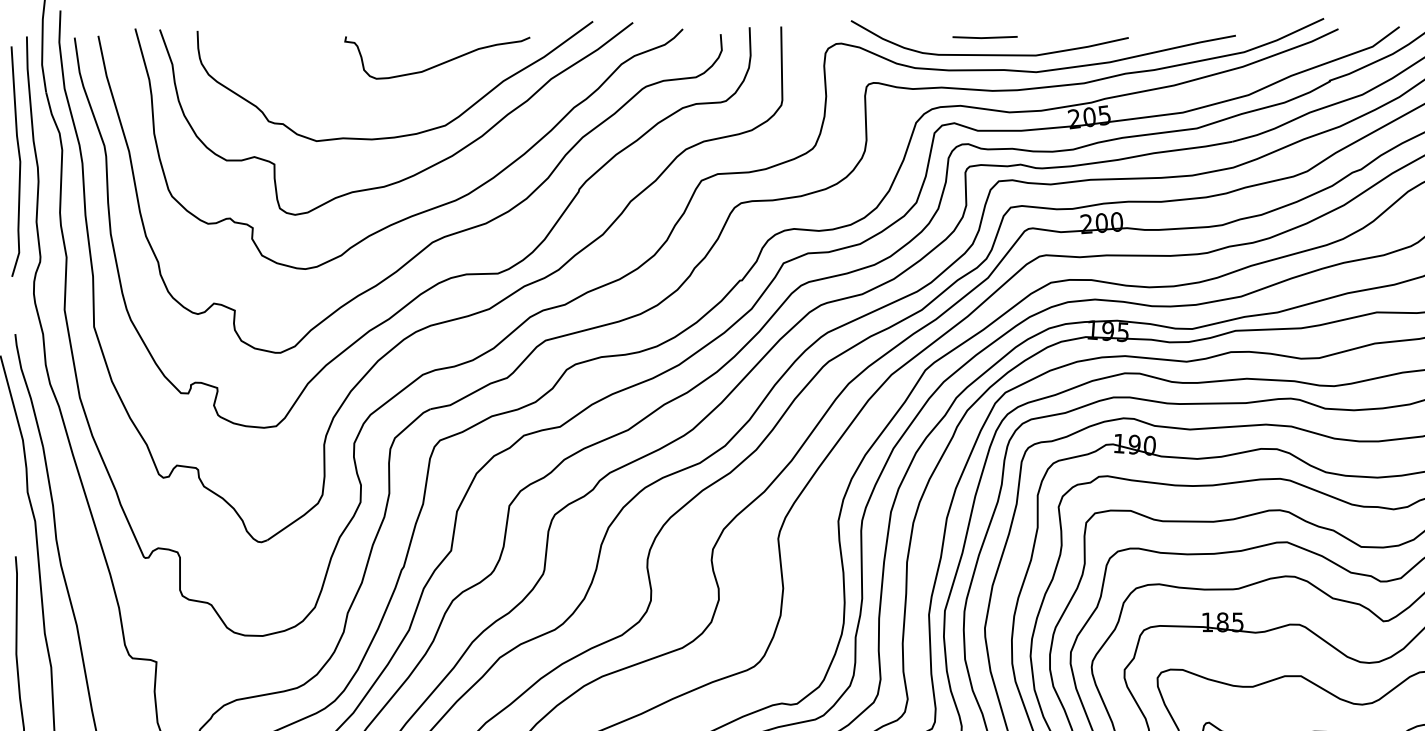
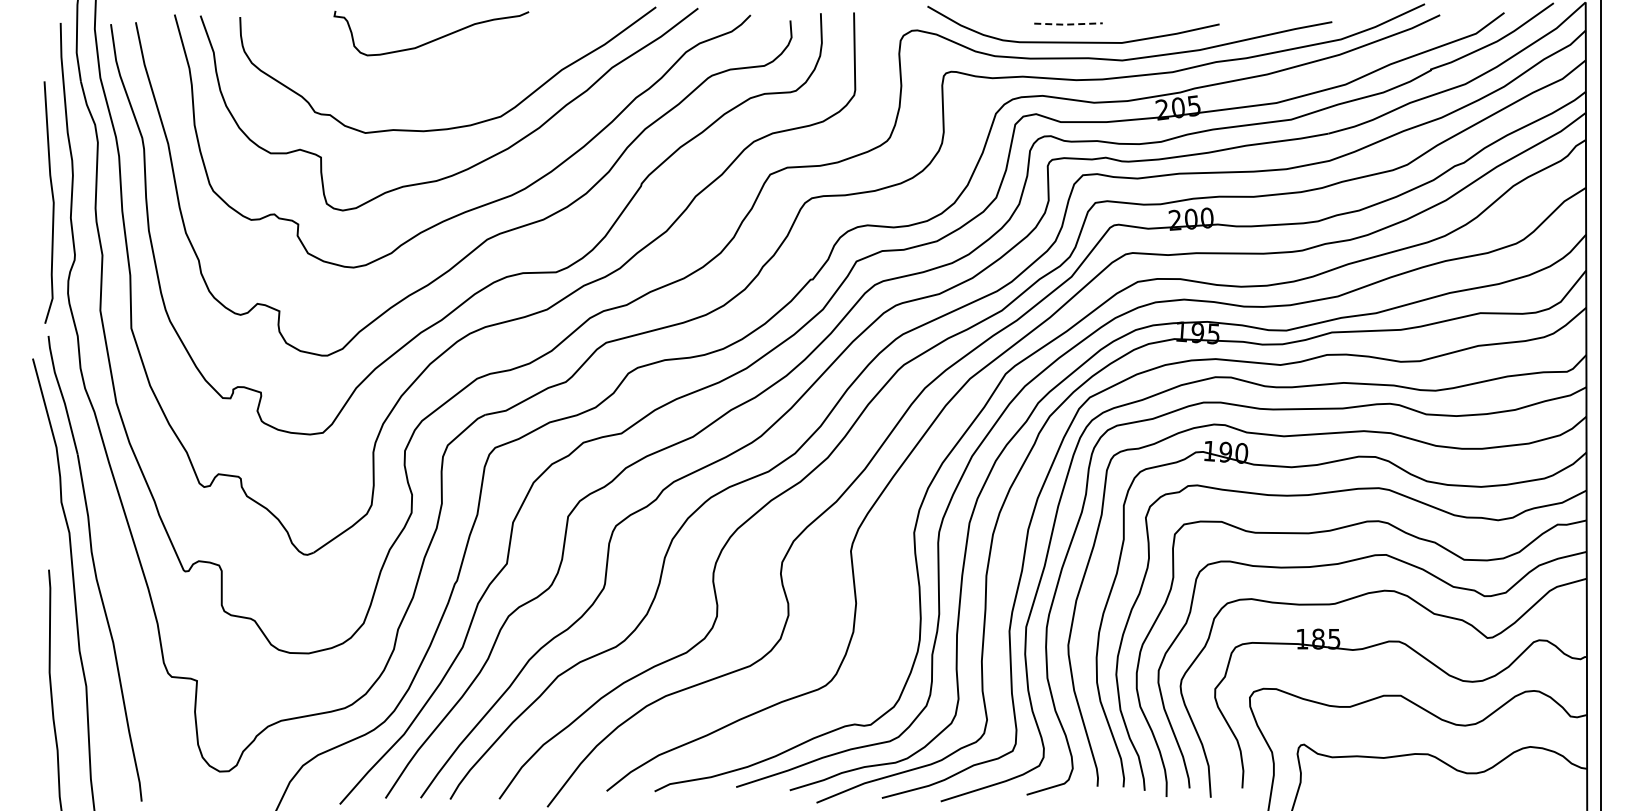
line: (985, 37) -> (1068, 24), solid -> dashed
curve: (439, 63) -> (433, 39), moved
curve: (19, 161) -> (52, 202), moved

